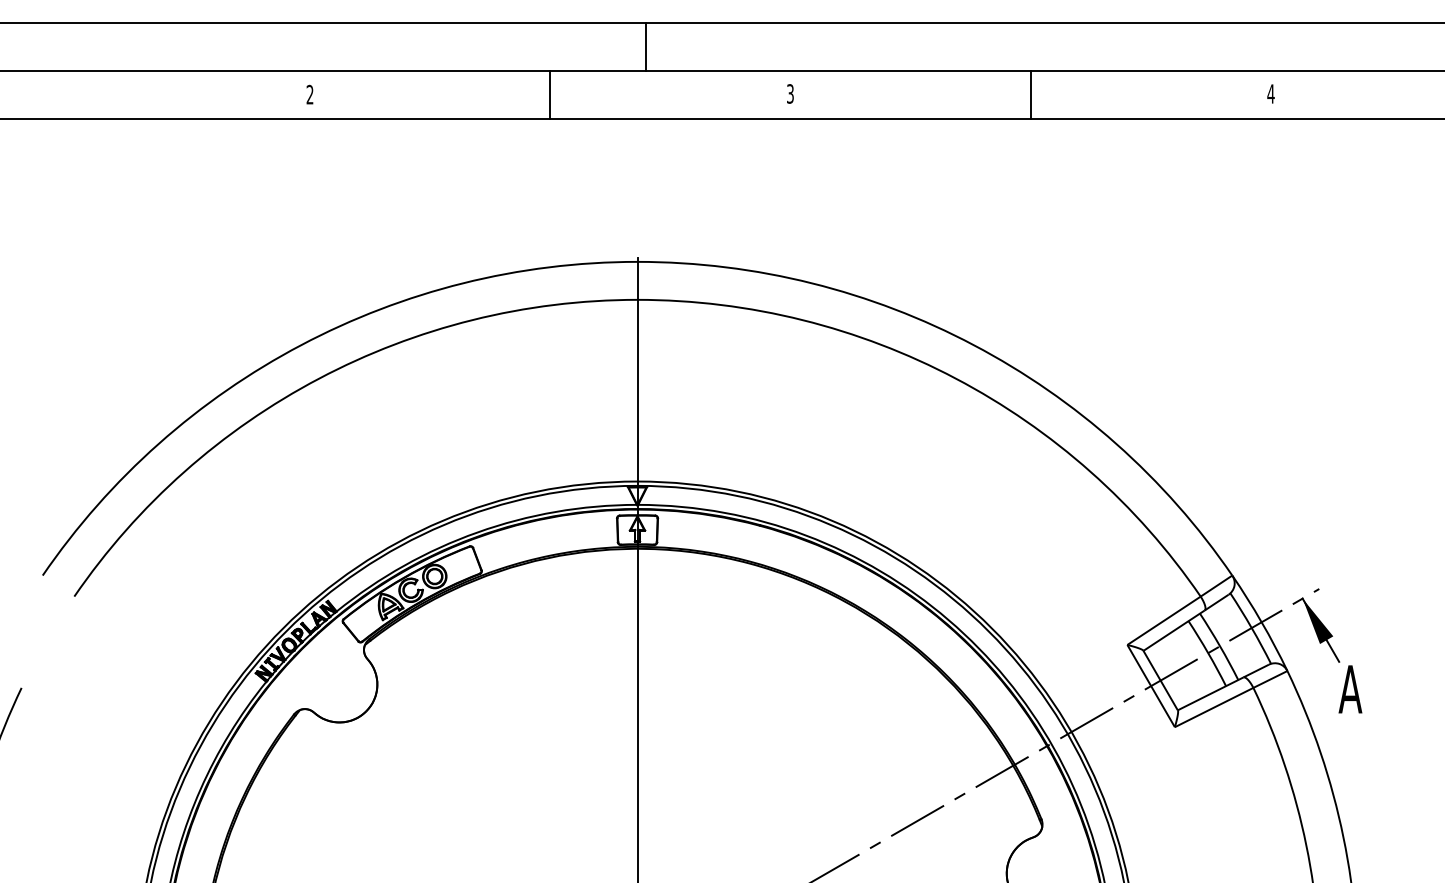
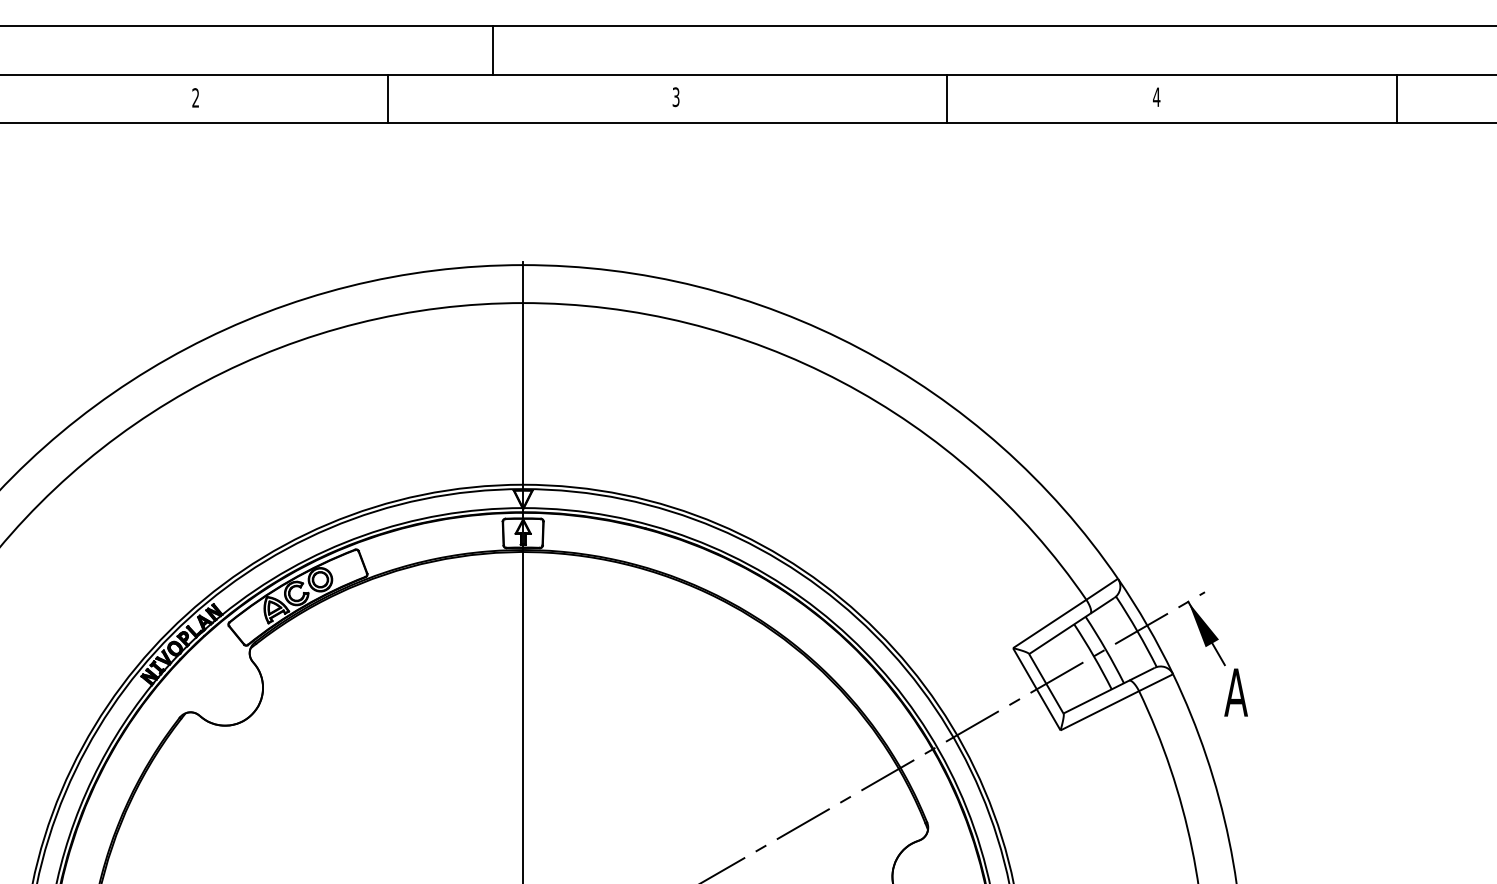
line: (645, 47) -> (492, 50), moved
line: (549, 95) -> (387, 98), moved
line: (1030, 95) -> (947, 98), moved

